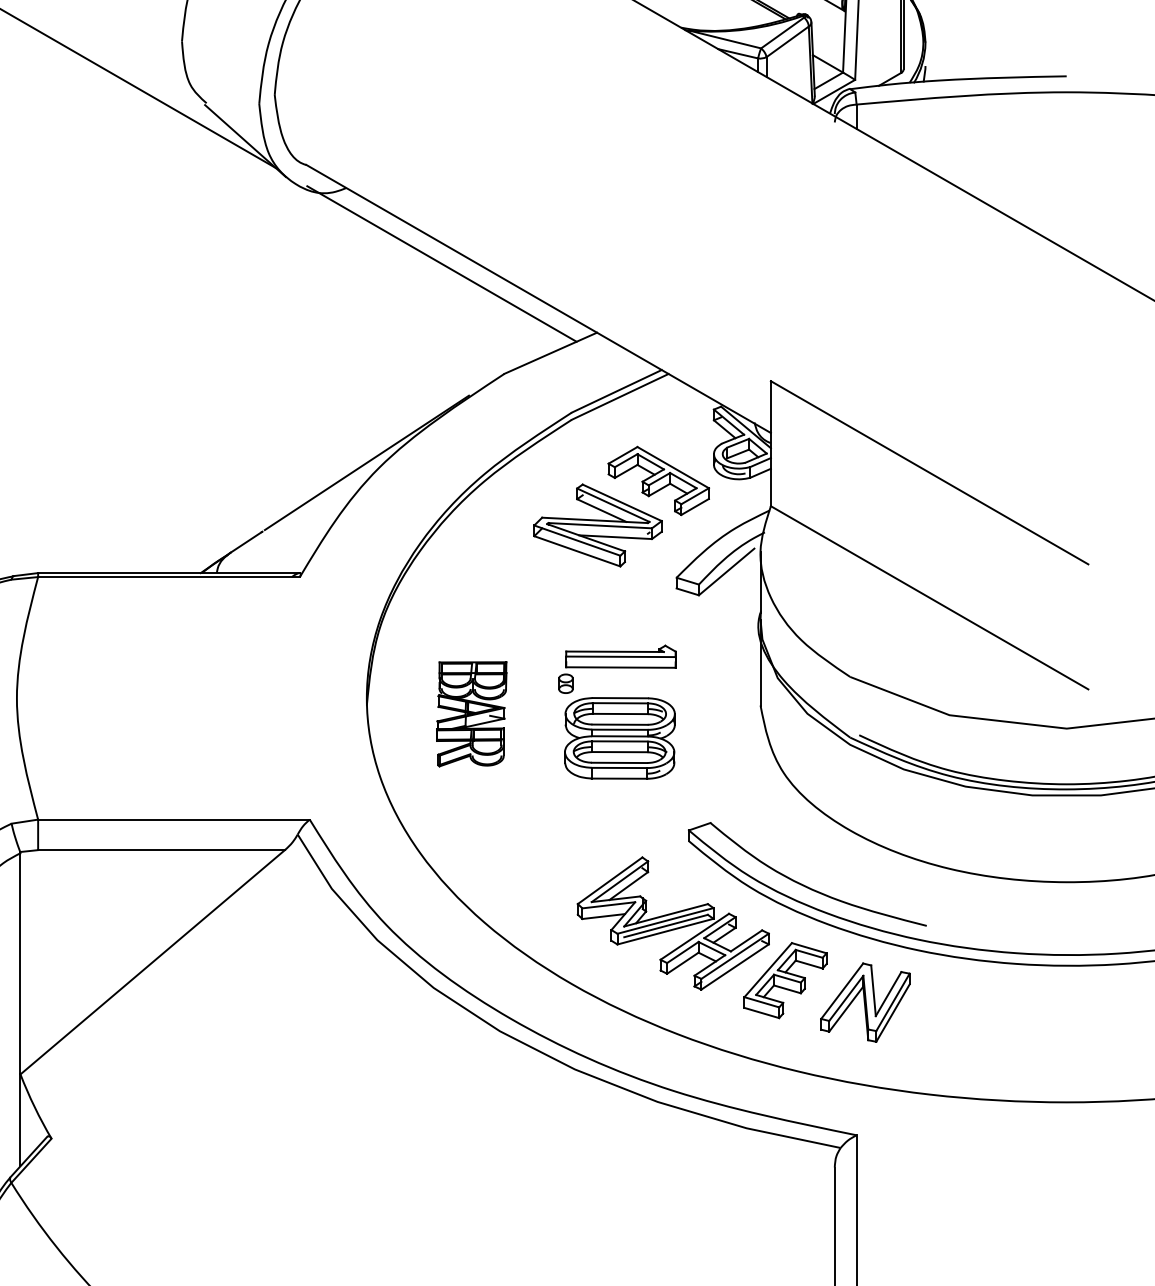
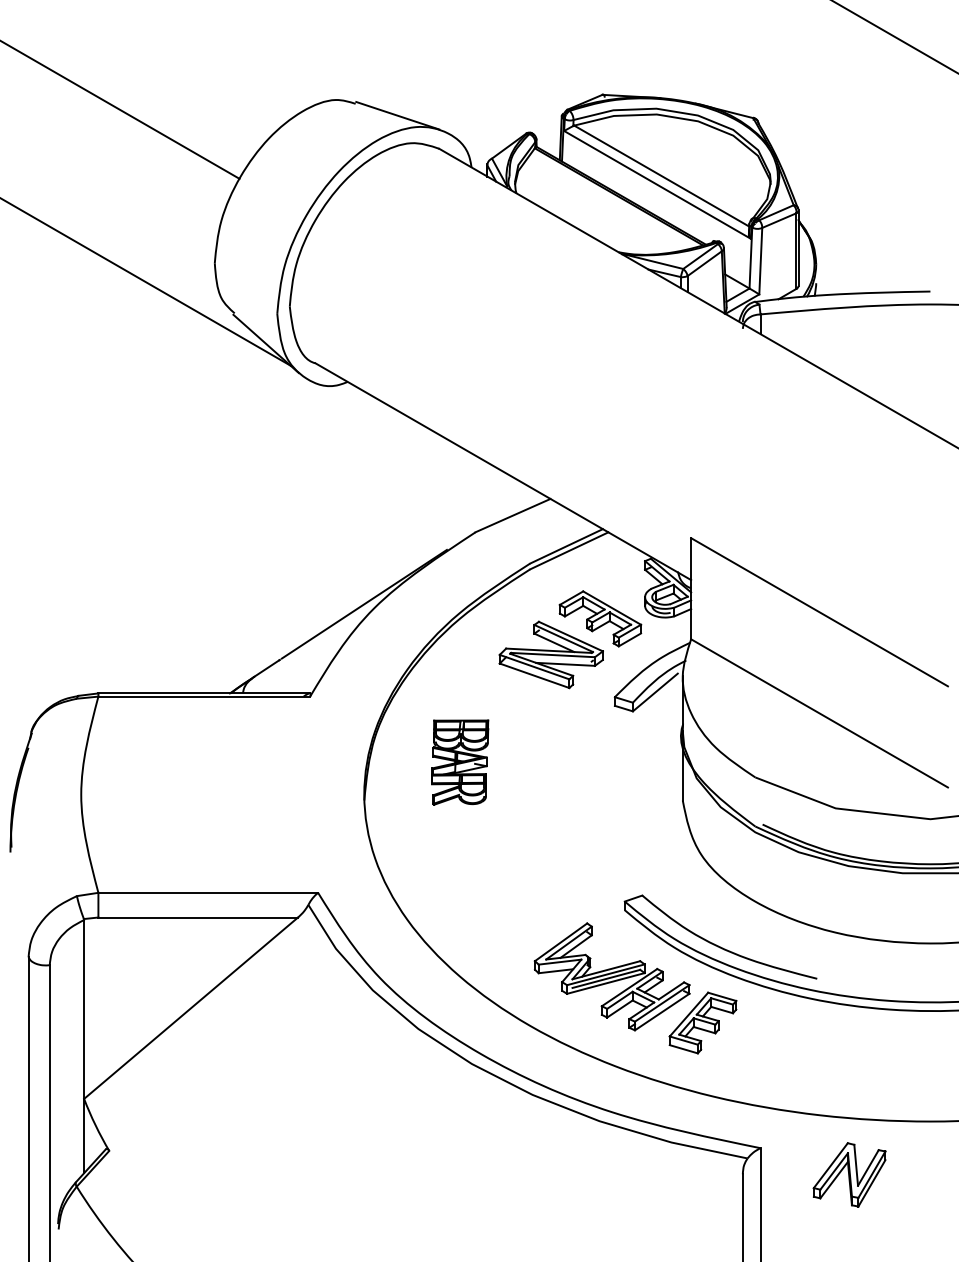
line: (442, 264) -> (425, 443), removed
part: (618, 711) -> (567, 805), removed
part: (472, 714) -> (460, 762), moved
part: (865, 1002) -> (849, 1174), moved

